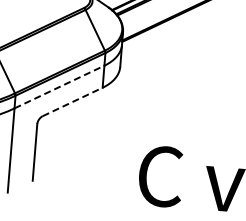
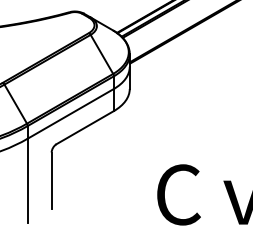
line: (59, 86) -> (70, 113), dashed -> solid
line: (73, 101) -> (85, 127), dashed -> solid

